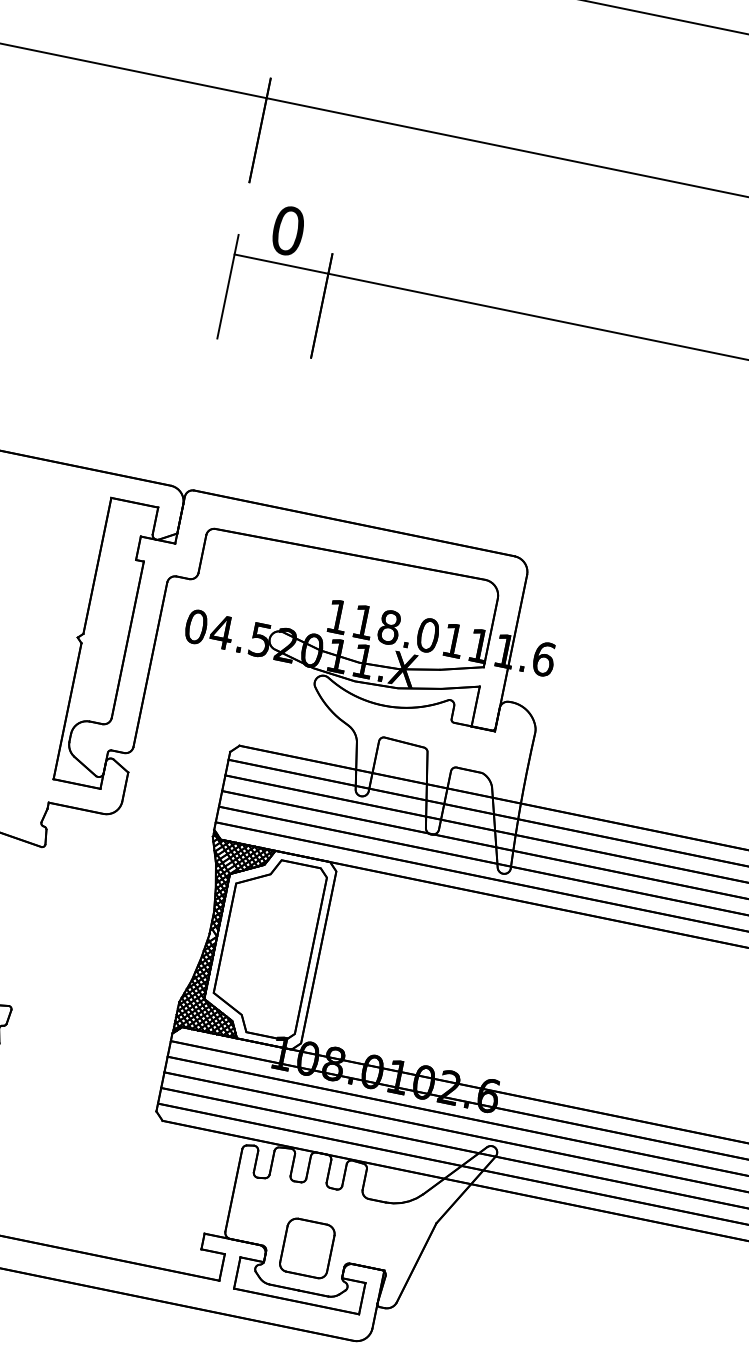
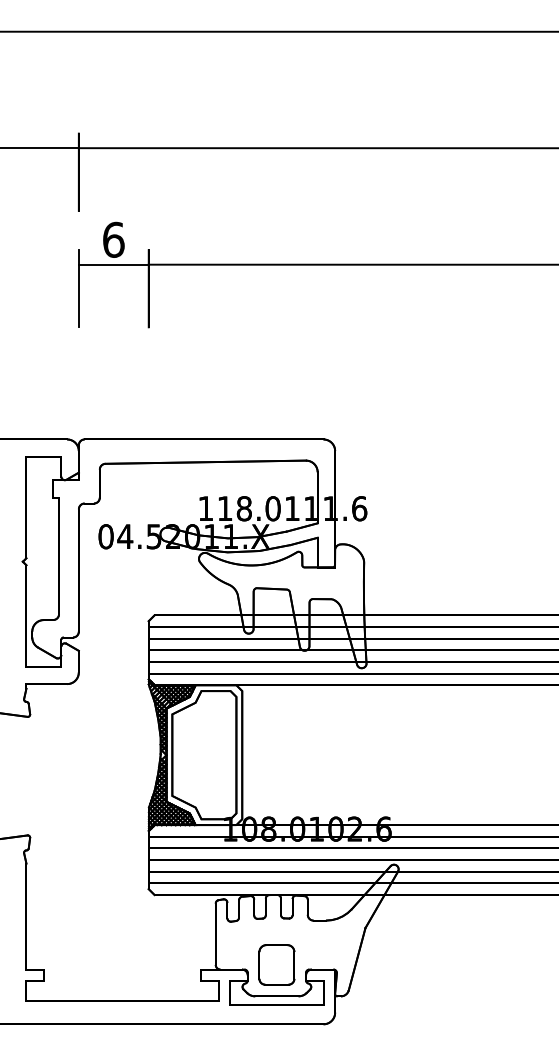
text: (288, 230) -> (113, 239), 0 -> 6

